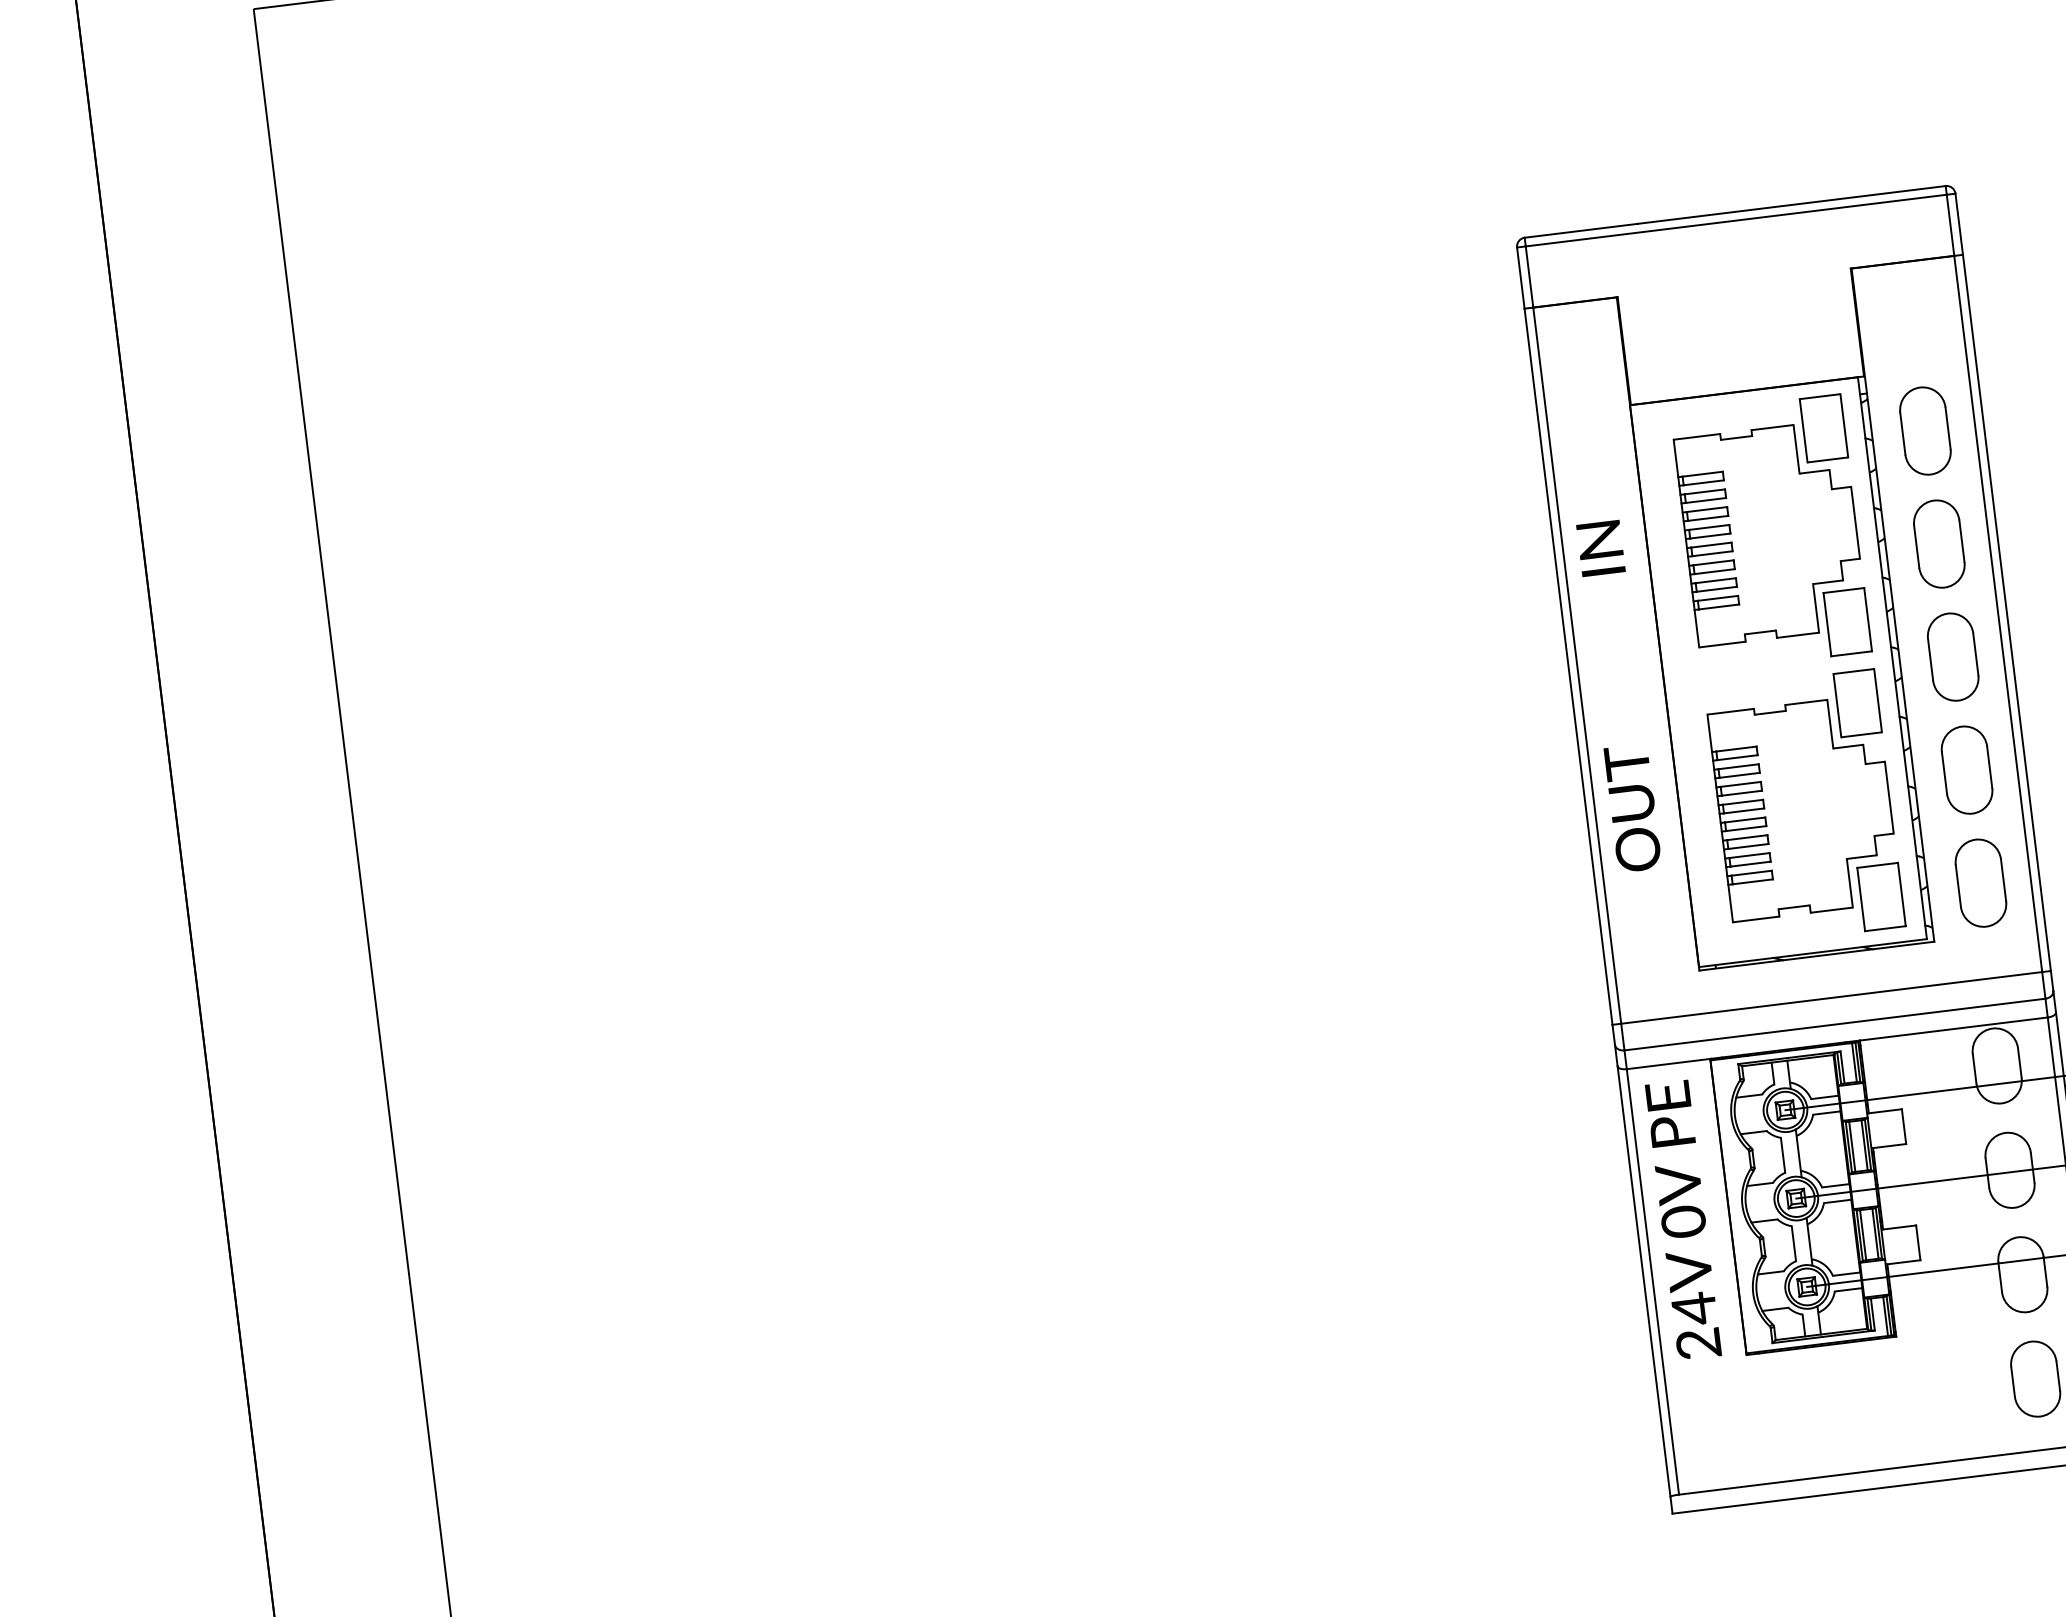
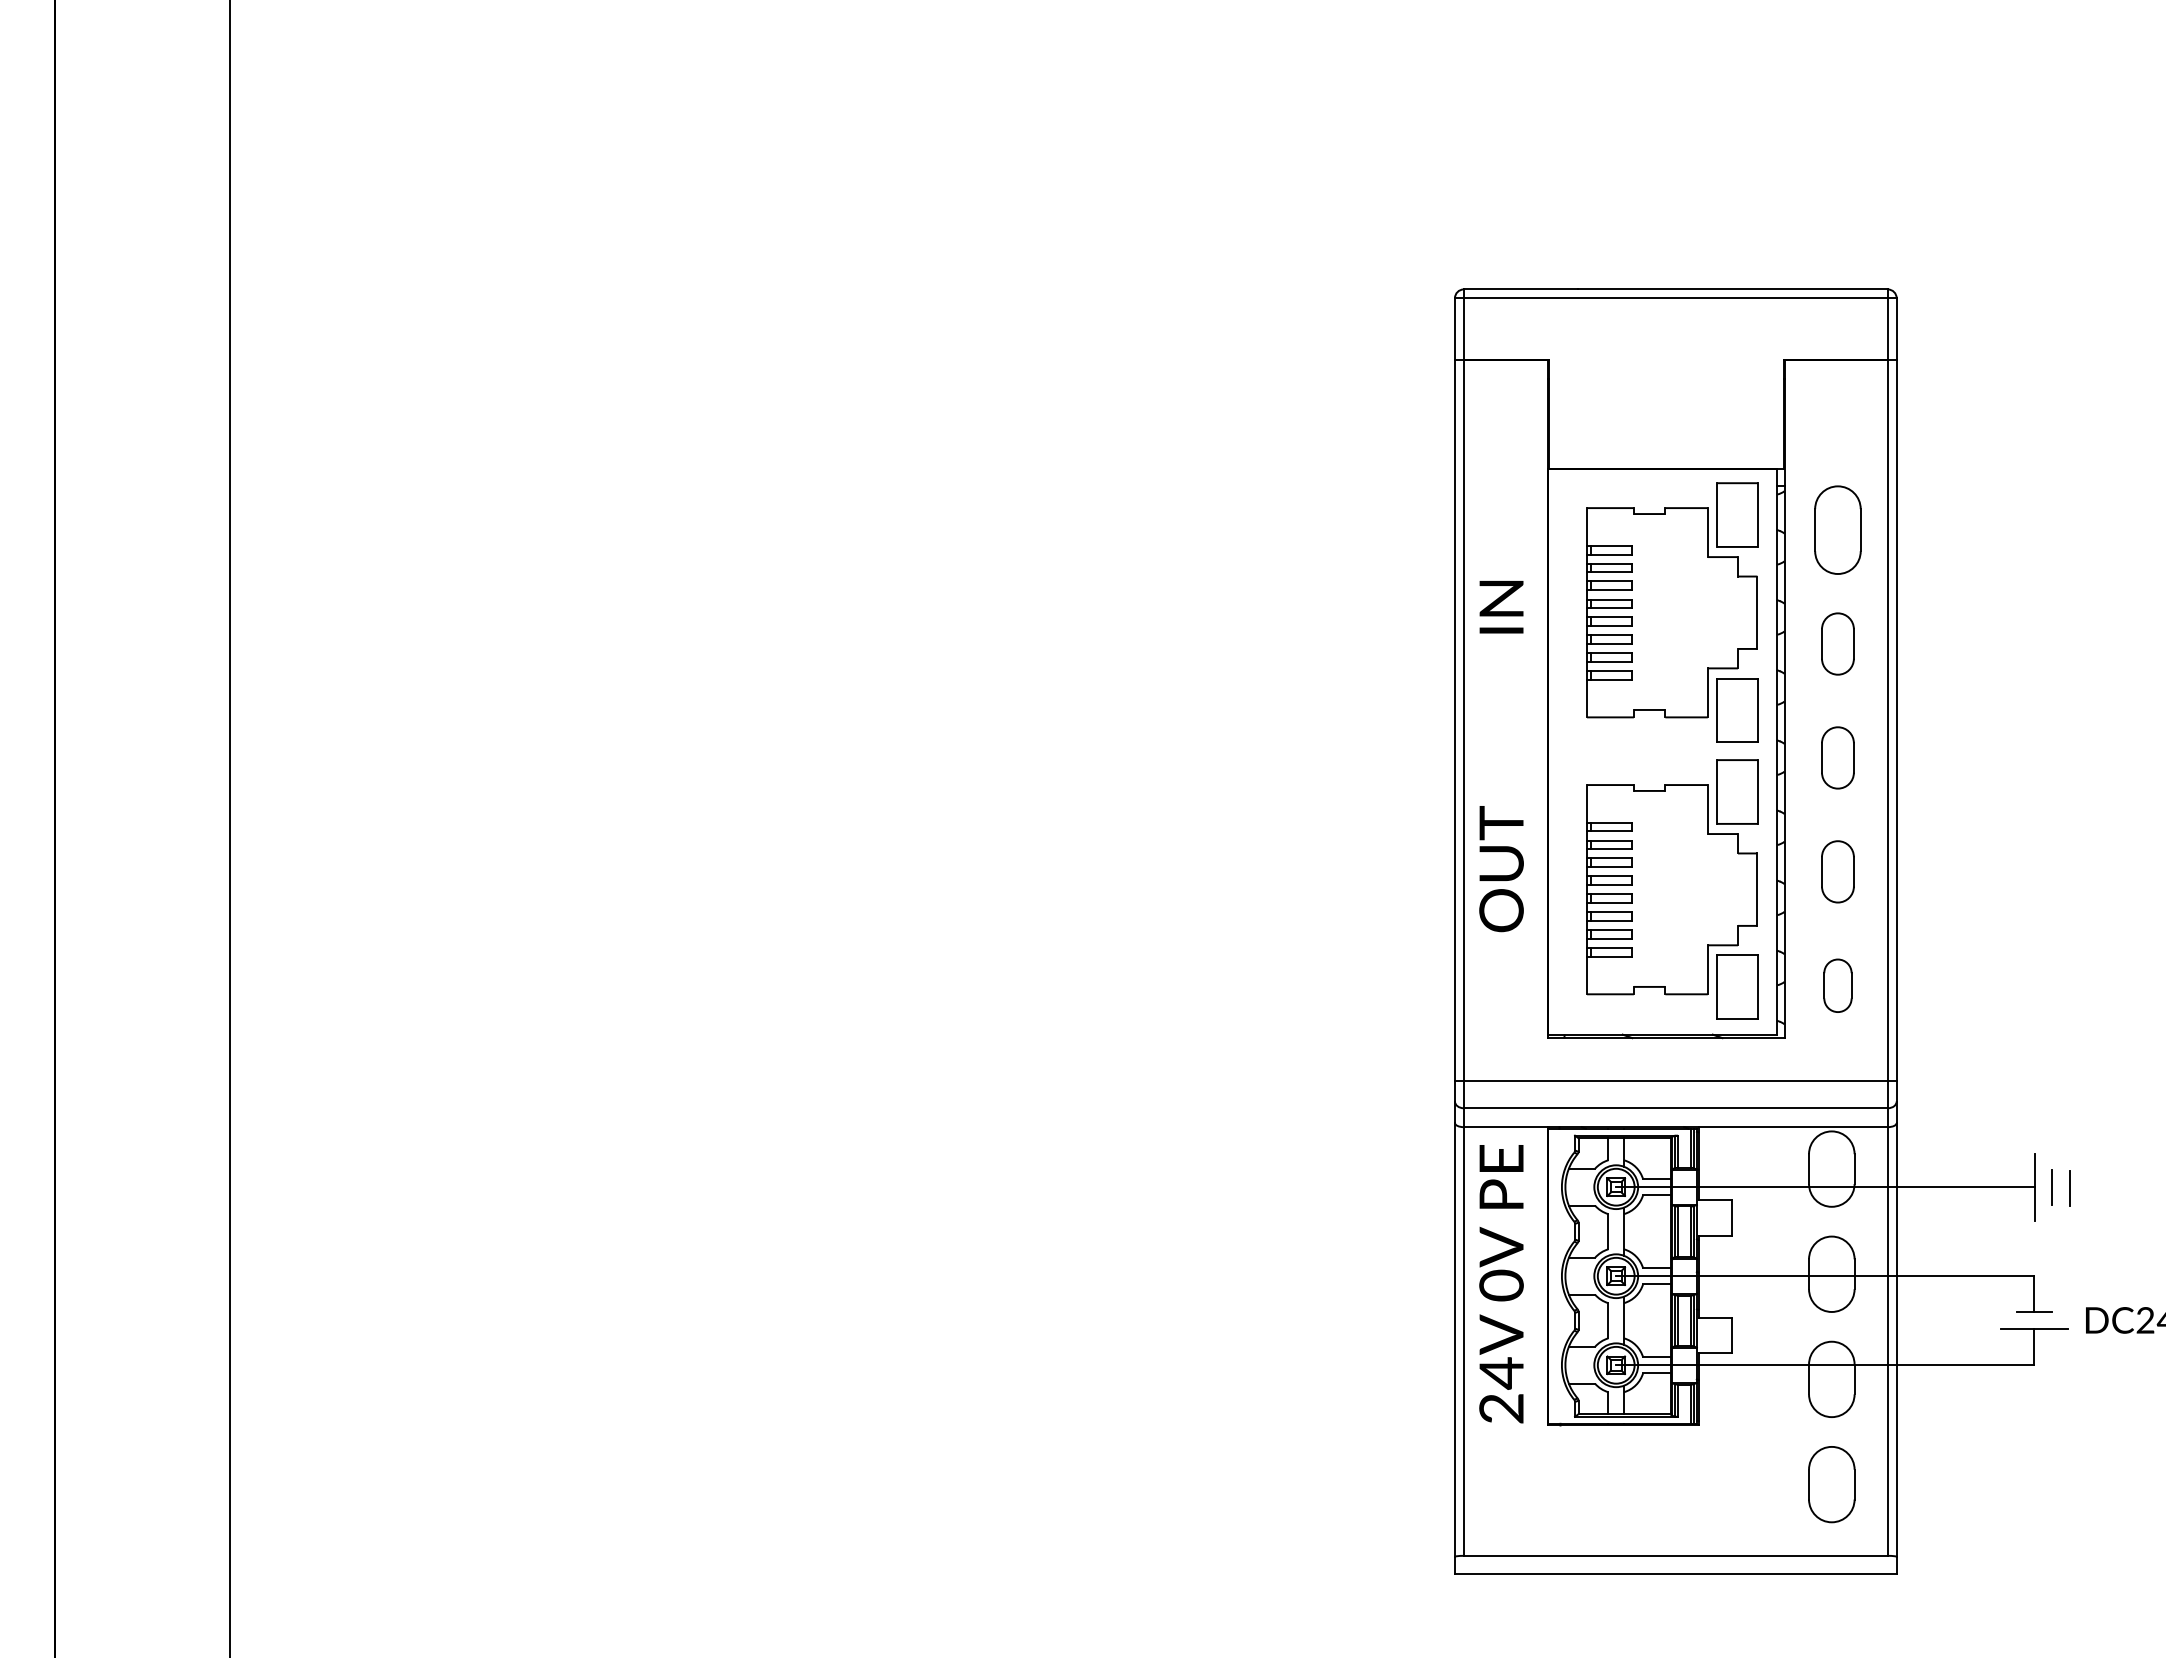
part: (1938, 543) -> (1837, 643), size x0.7
part: (1952, 656) -> (1837, 757), size x0.7
part: (1966, 769) -> (1837, 871), size x0.7
part: (1980, 883) -> (1837, 985), size x0.6

